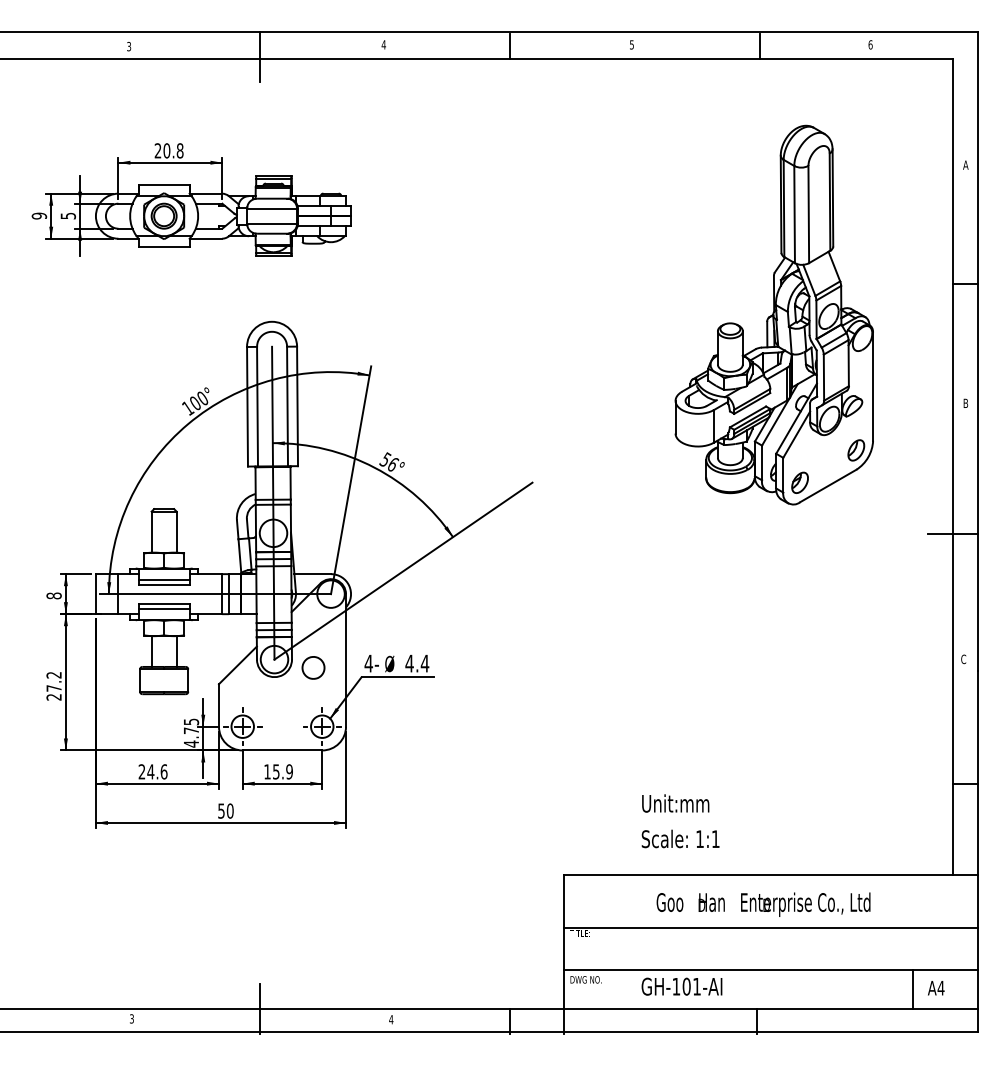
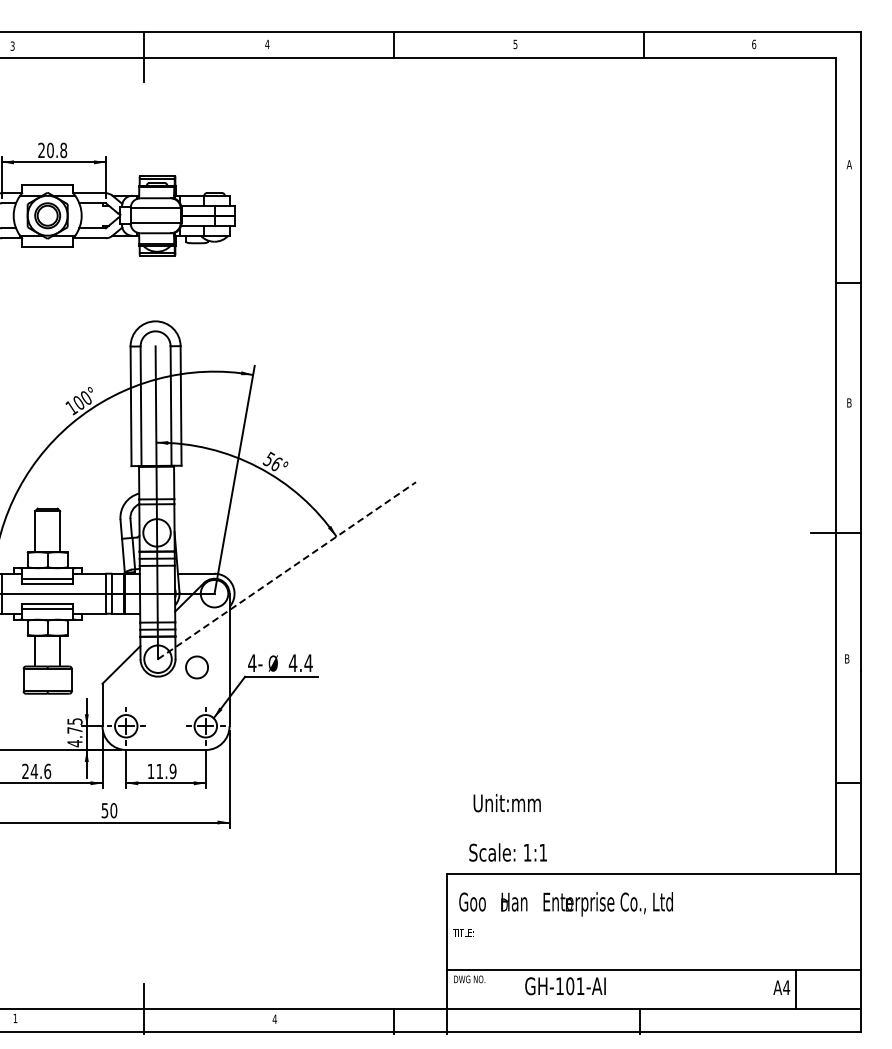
part: (773, 314) -> (657, 314), removed
line: (403, 570) -> (287, 570), solid -> dashed
text: (963, 659) -> (847, 659), C -> B
text: (276, 771) -> (160, 771), 15.9 -> 11.9
text: (675, 803) -> (507, 803), moved
text: (680, 838) -> (508, 852), moved
text: (763, 904) -> (566, 904), moved
line: (770, 927) -> (654, 927), removed
text: (936, 988) -> (782, 988), moved
text: (131, 1018) -> (15, 1018), 3 -> 1

